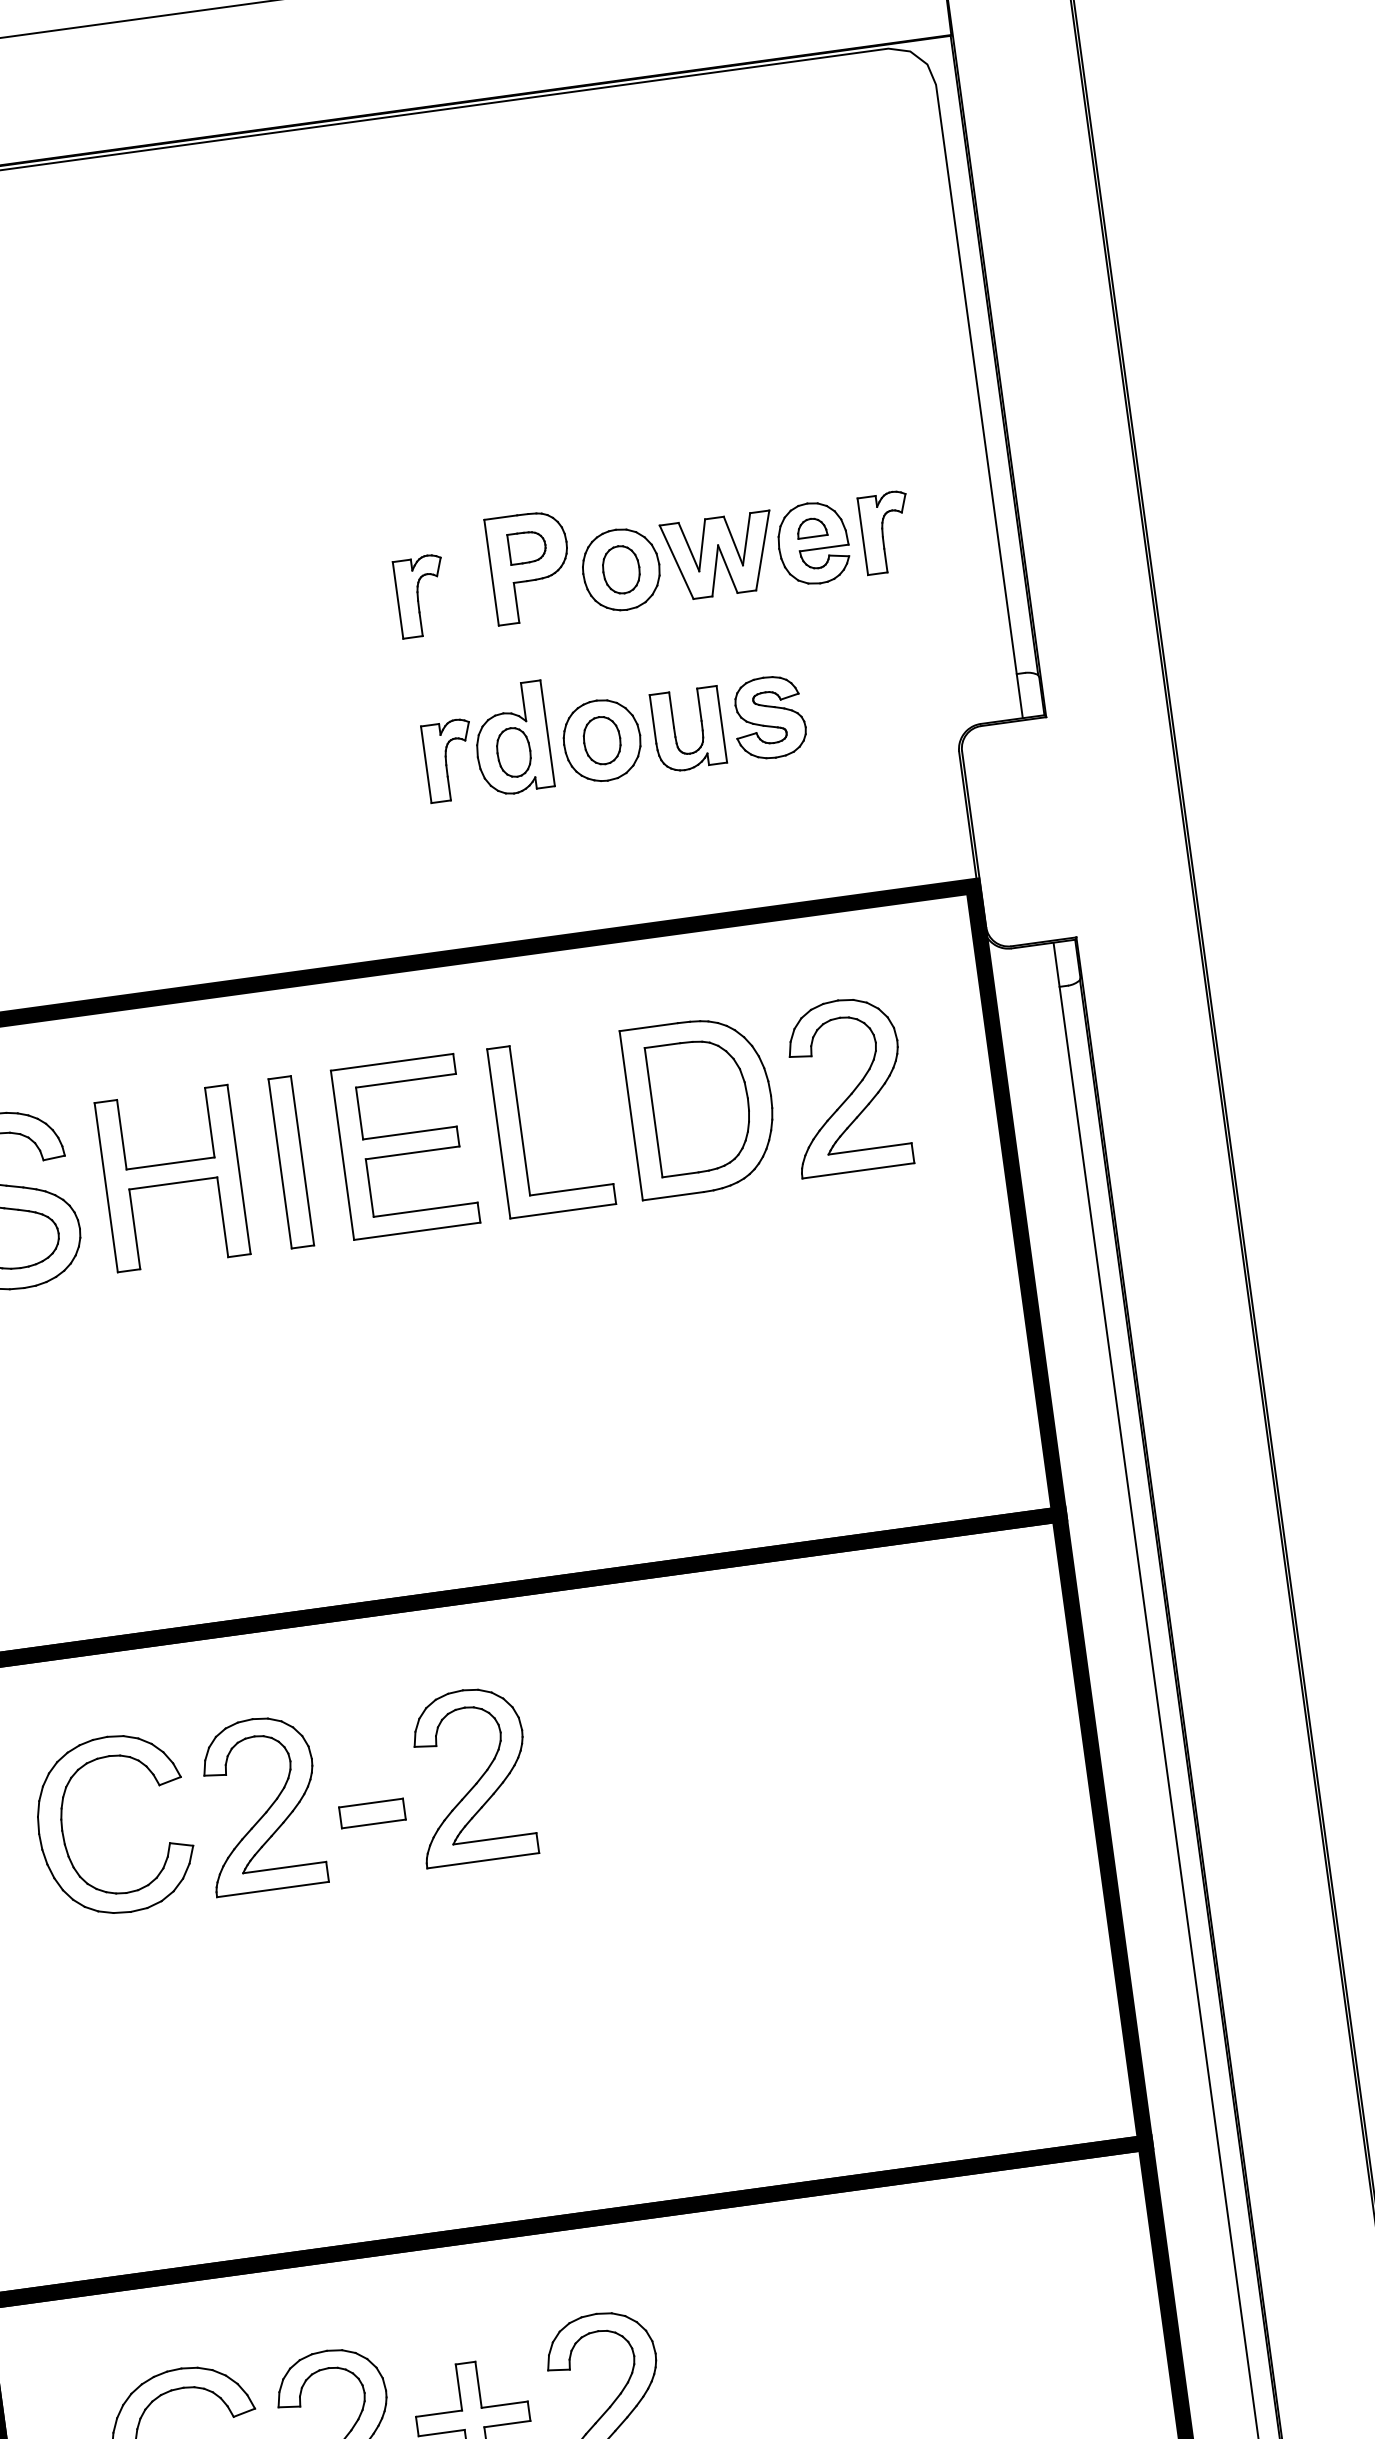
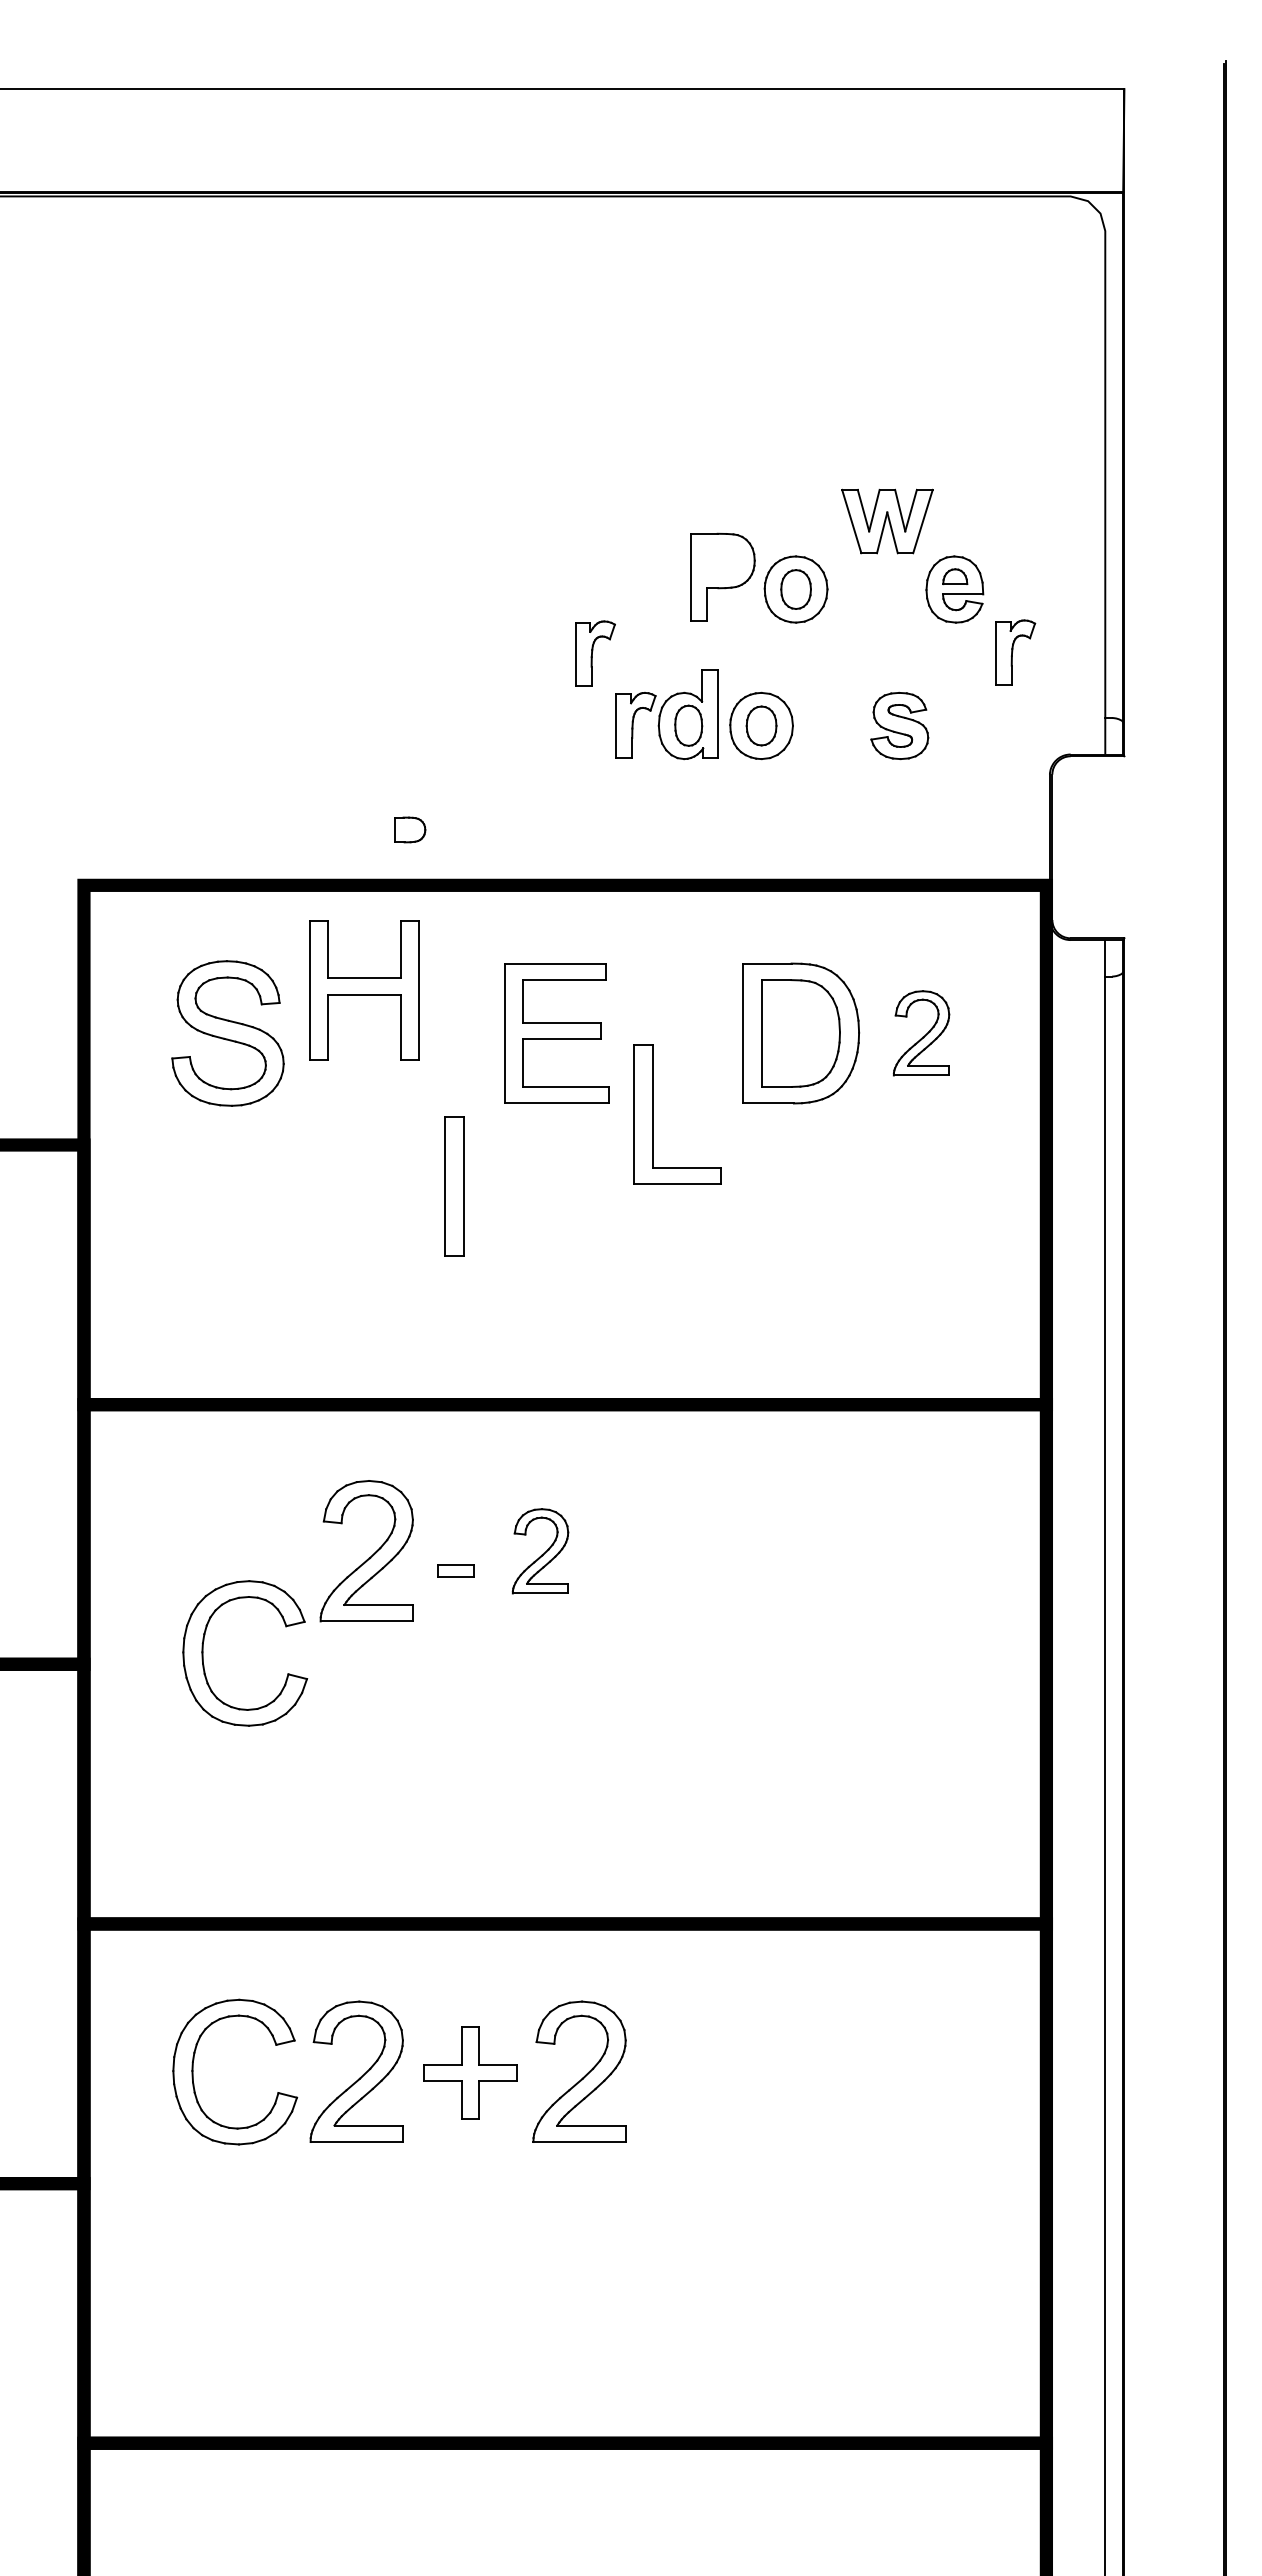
part: (886, 532) -> (1015, 652), moved
part: (527, 546) -> (410, 829), moved
part: (719, 556) -> (887, 521), moved
part: (422, 595) -> (595, 653), moved
part: (675, 731) -> (822, 726), removed
part: (846, 1086) -> (921, 1033), size x0.6
part: (522, 1130) -> (653, 1114), moved
part: (291, 1162) -> (454, 1186), moved
part: (172, 1178) -> (364, 990), moved
part: (471, 1776) -> (540, 1551), size x0.6
part: (371, 1813) -> (455, 1570), size x0.7
part: (63, 1832) -> (203, 1653), moved

